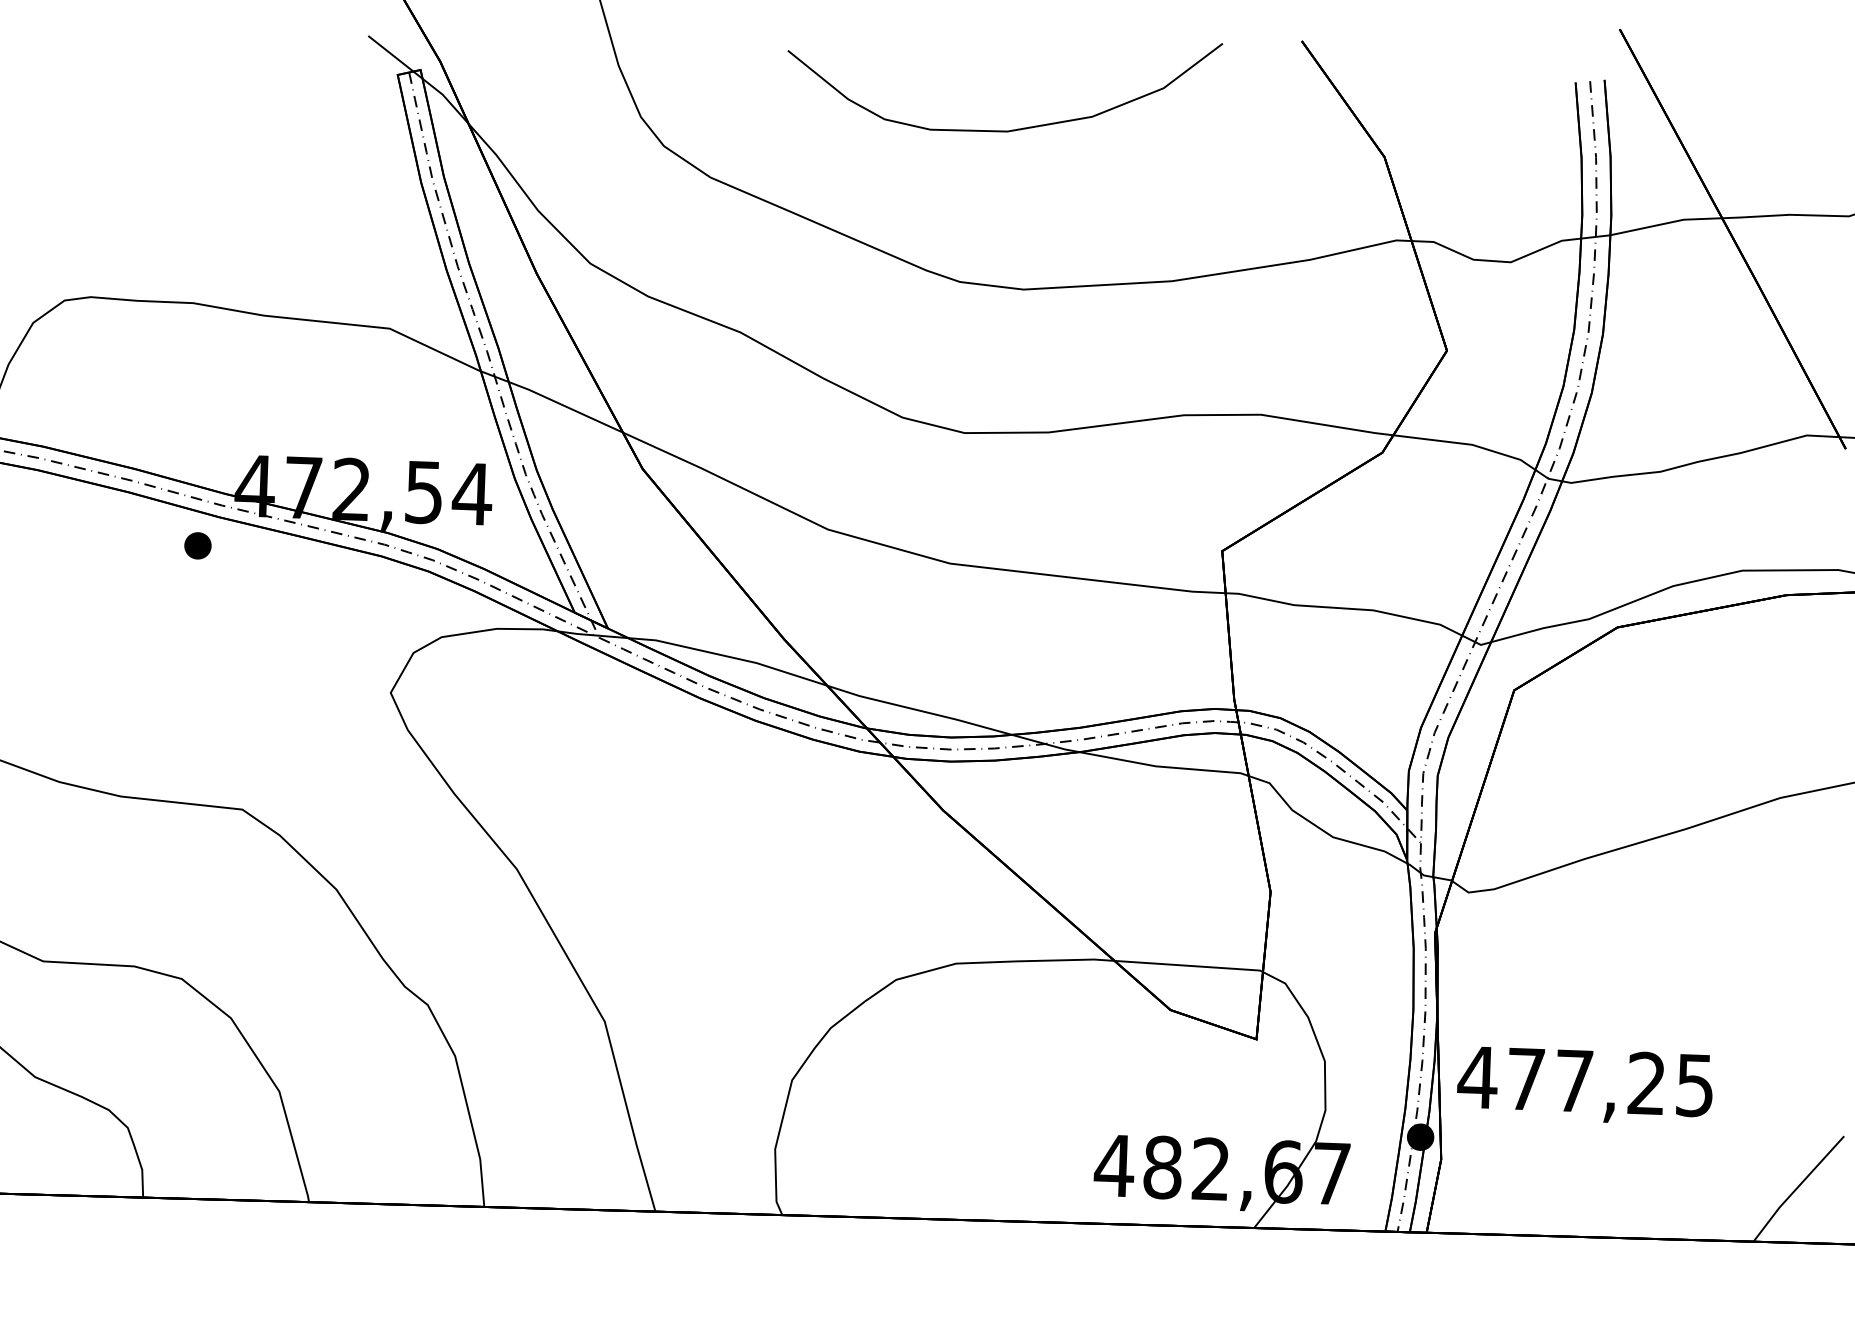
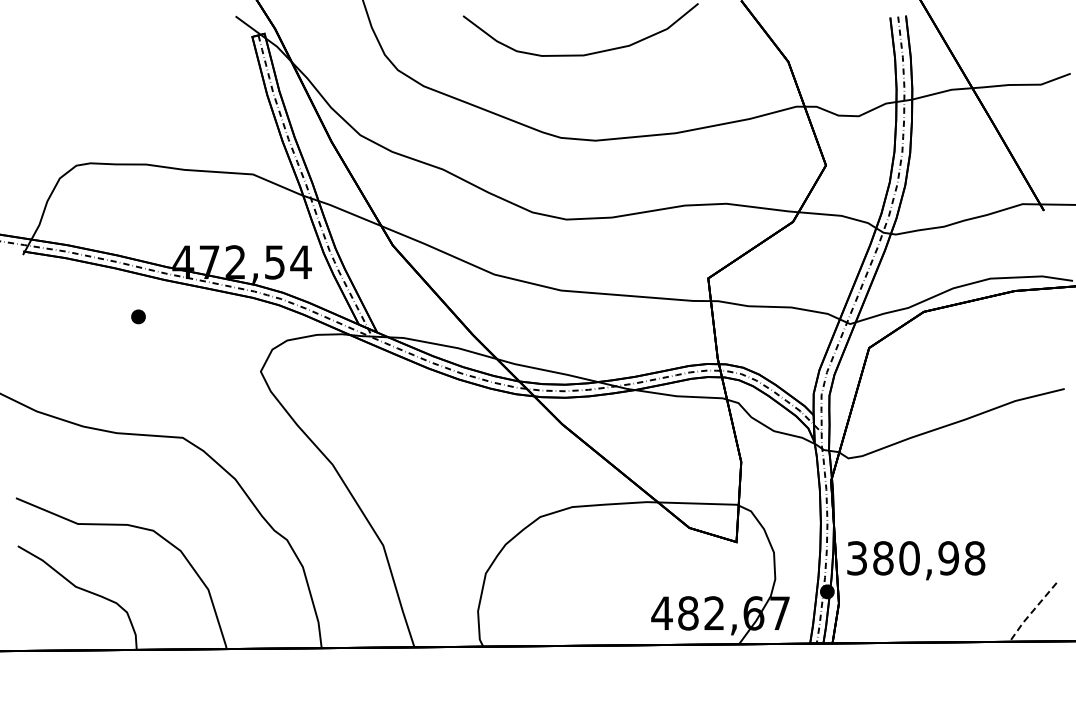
part: (197, 545) -> (138, 316), moved
text: (1585, 1081) -> (915, 558), 477,25 -> 380,98
line: (1797, 1189) -> (1032, 612), solid -> dashed

